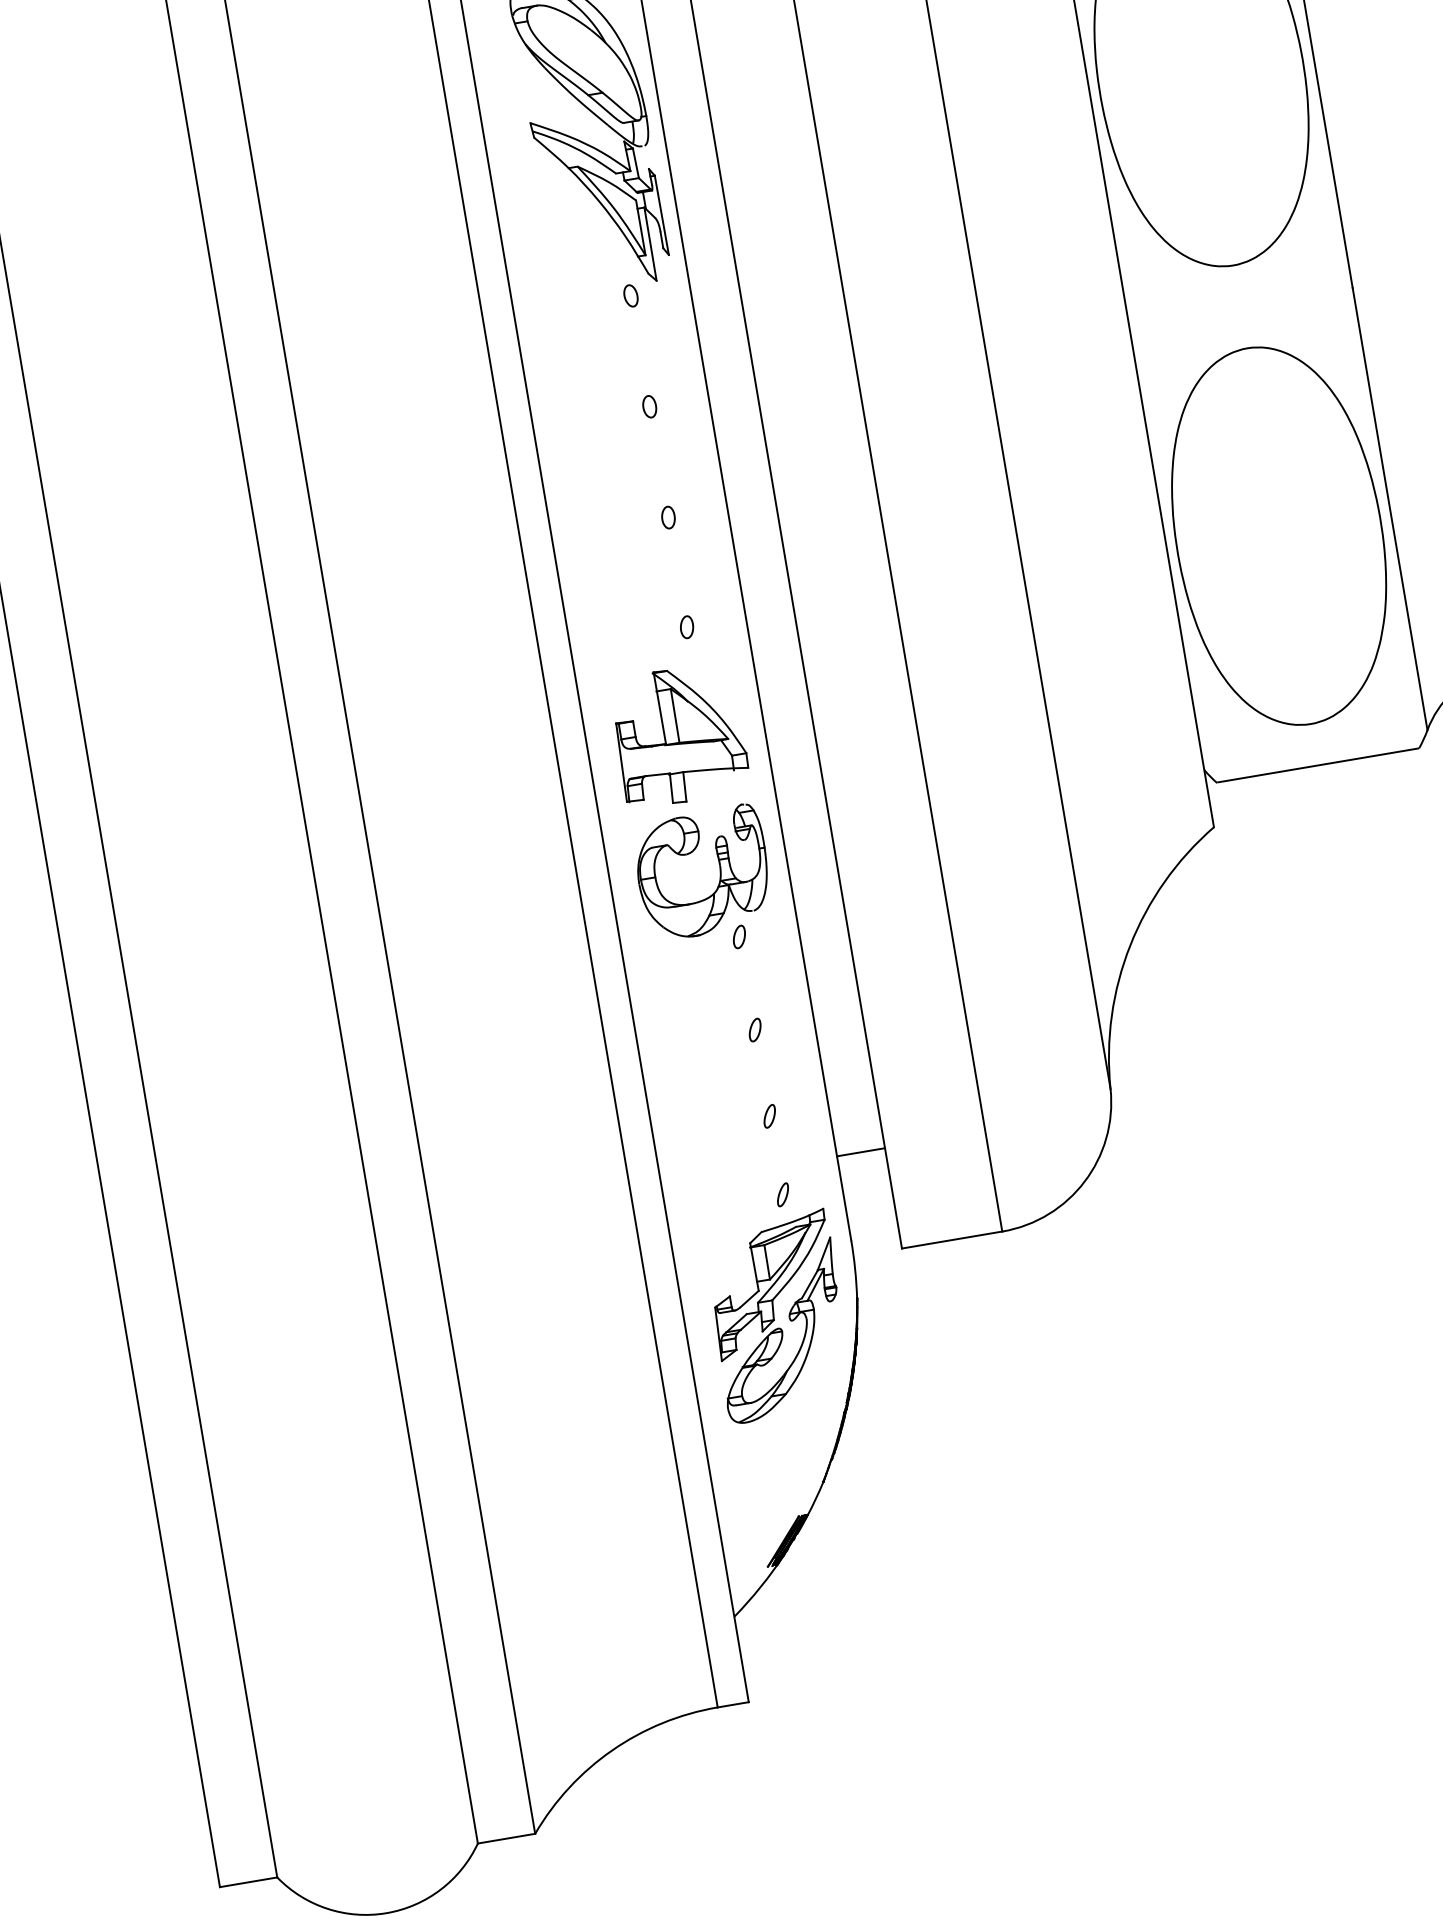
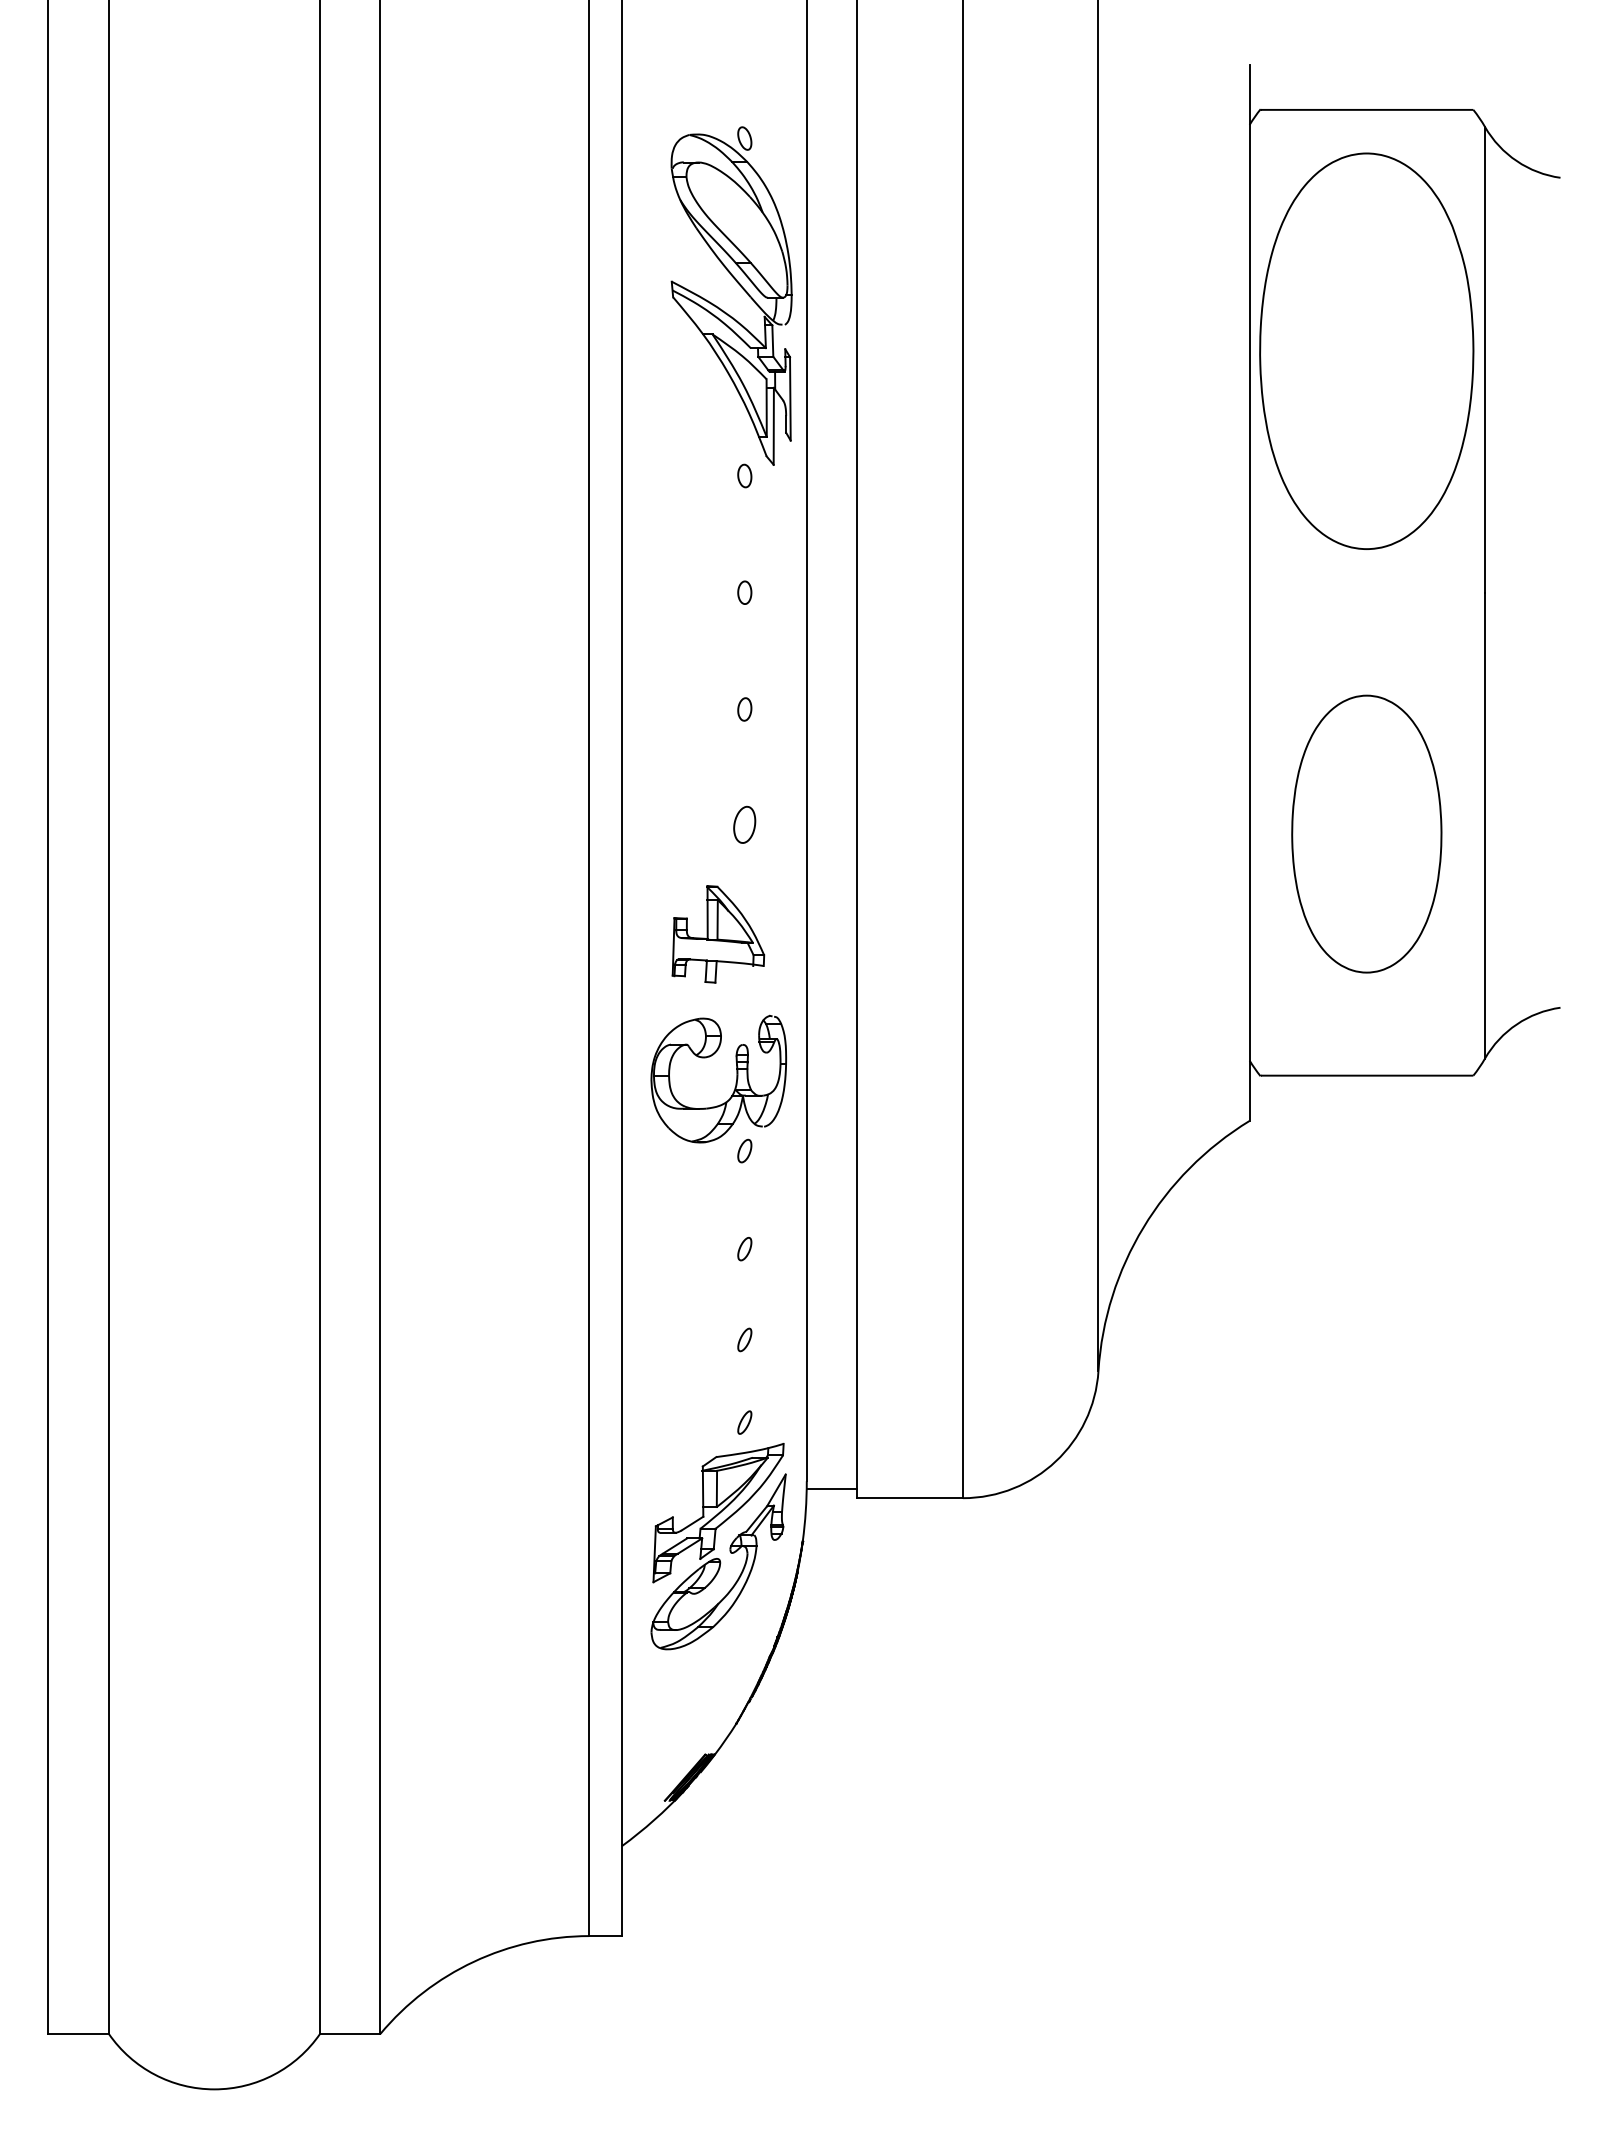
part: (1278, 535) -> (1366, 833), size x0.7
part: (686, 626) -> (744, 824), size x1.6
part: (679, 735) -> (718, 934), size x0.7
line: (860, 1152) -> (831, 1488), moved

